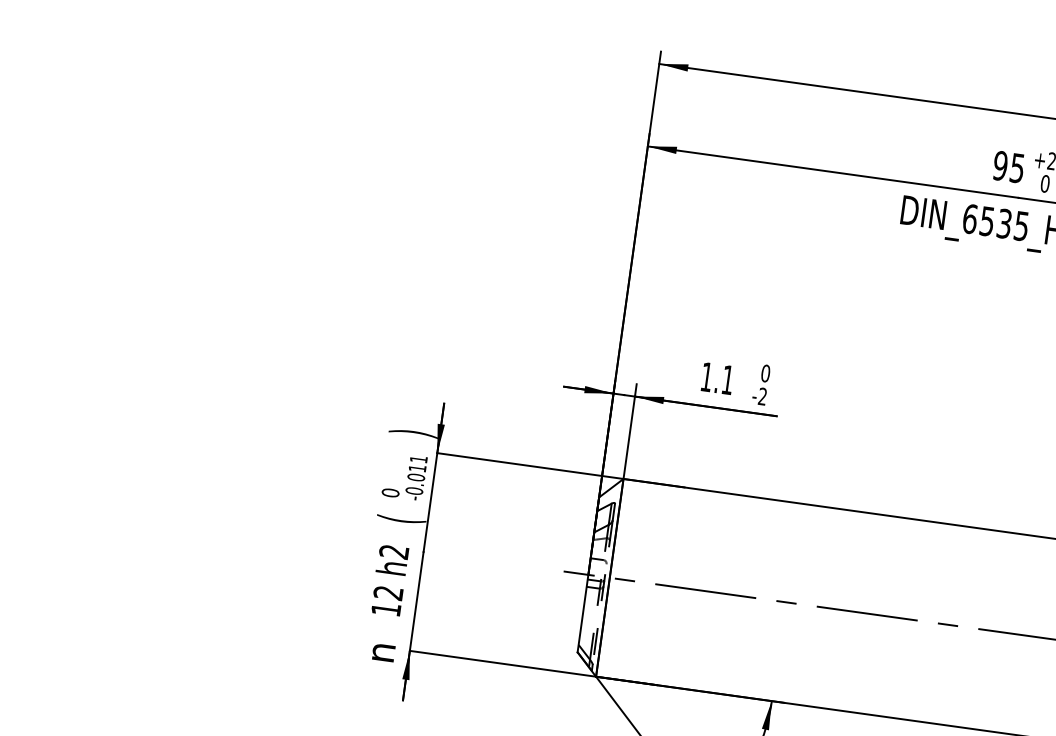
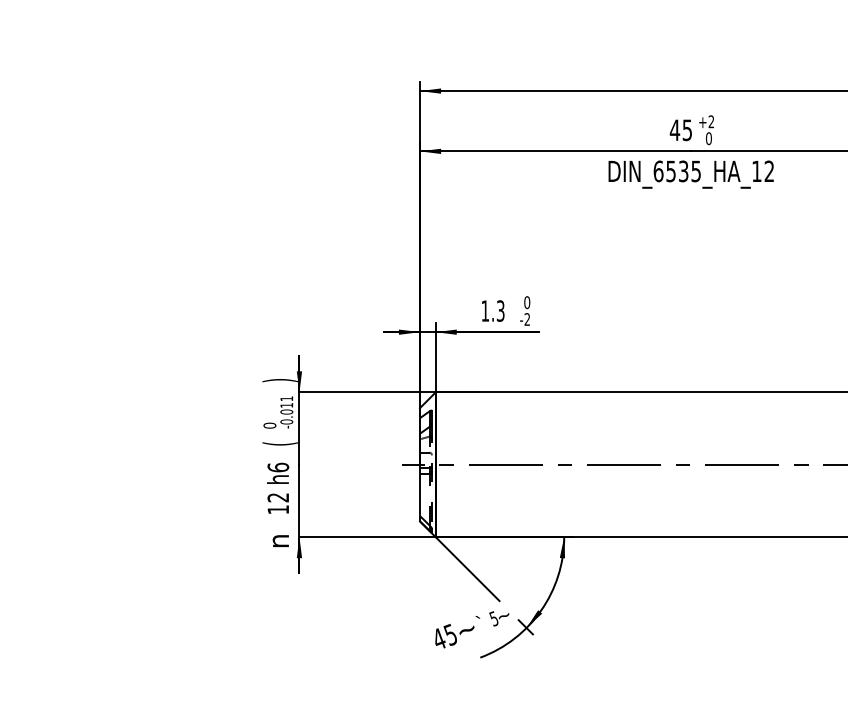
text: (999, 166) -> (674, 130), 95 -> 45
text: (727, 379) -> (500, 310), 1.1 -> 1.3
text: (394, 551) -> (278, 467), h2 -> h6

